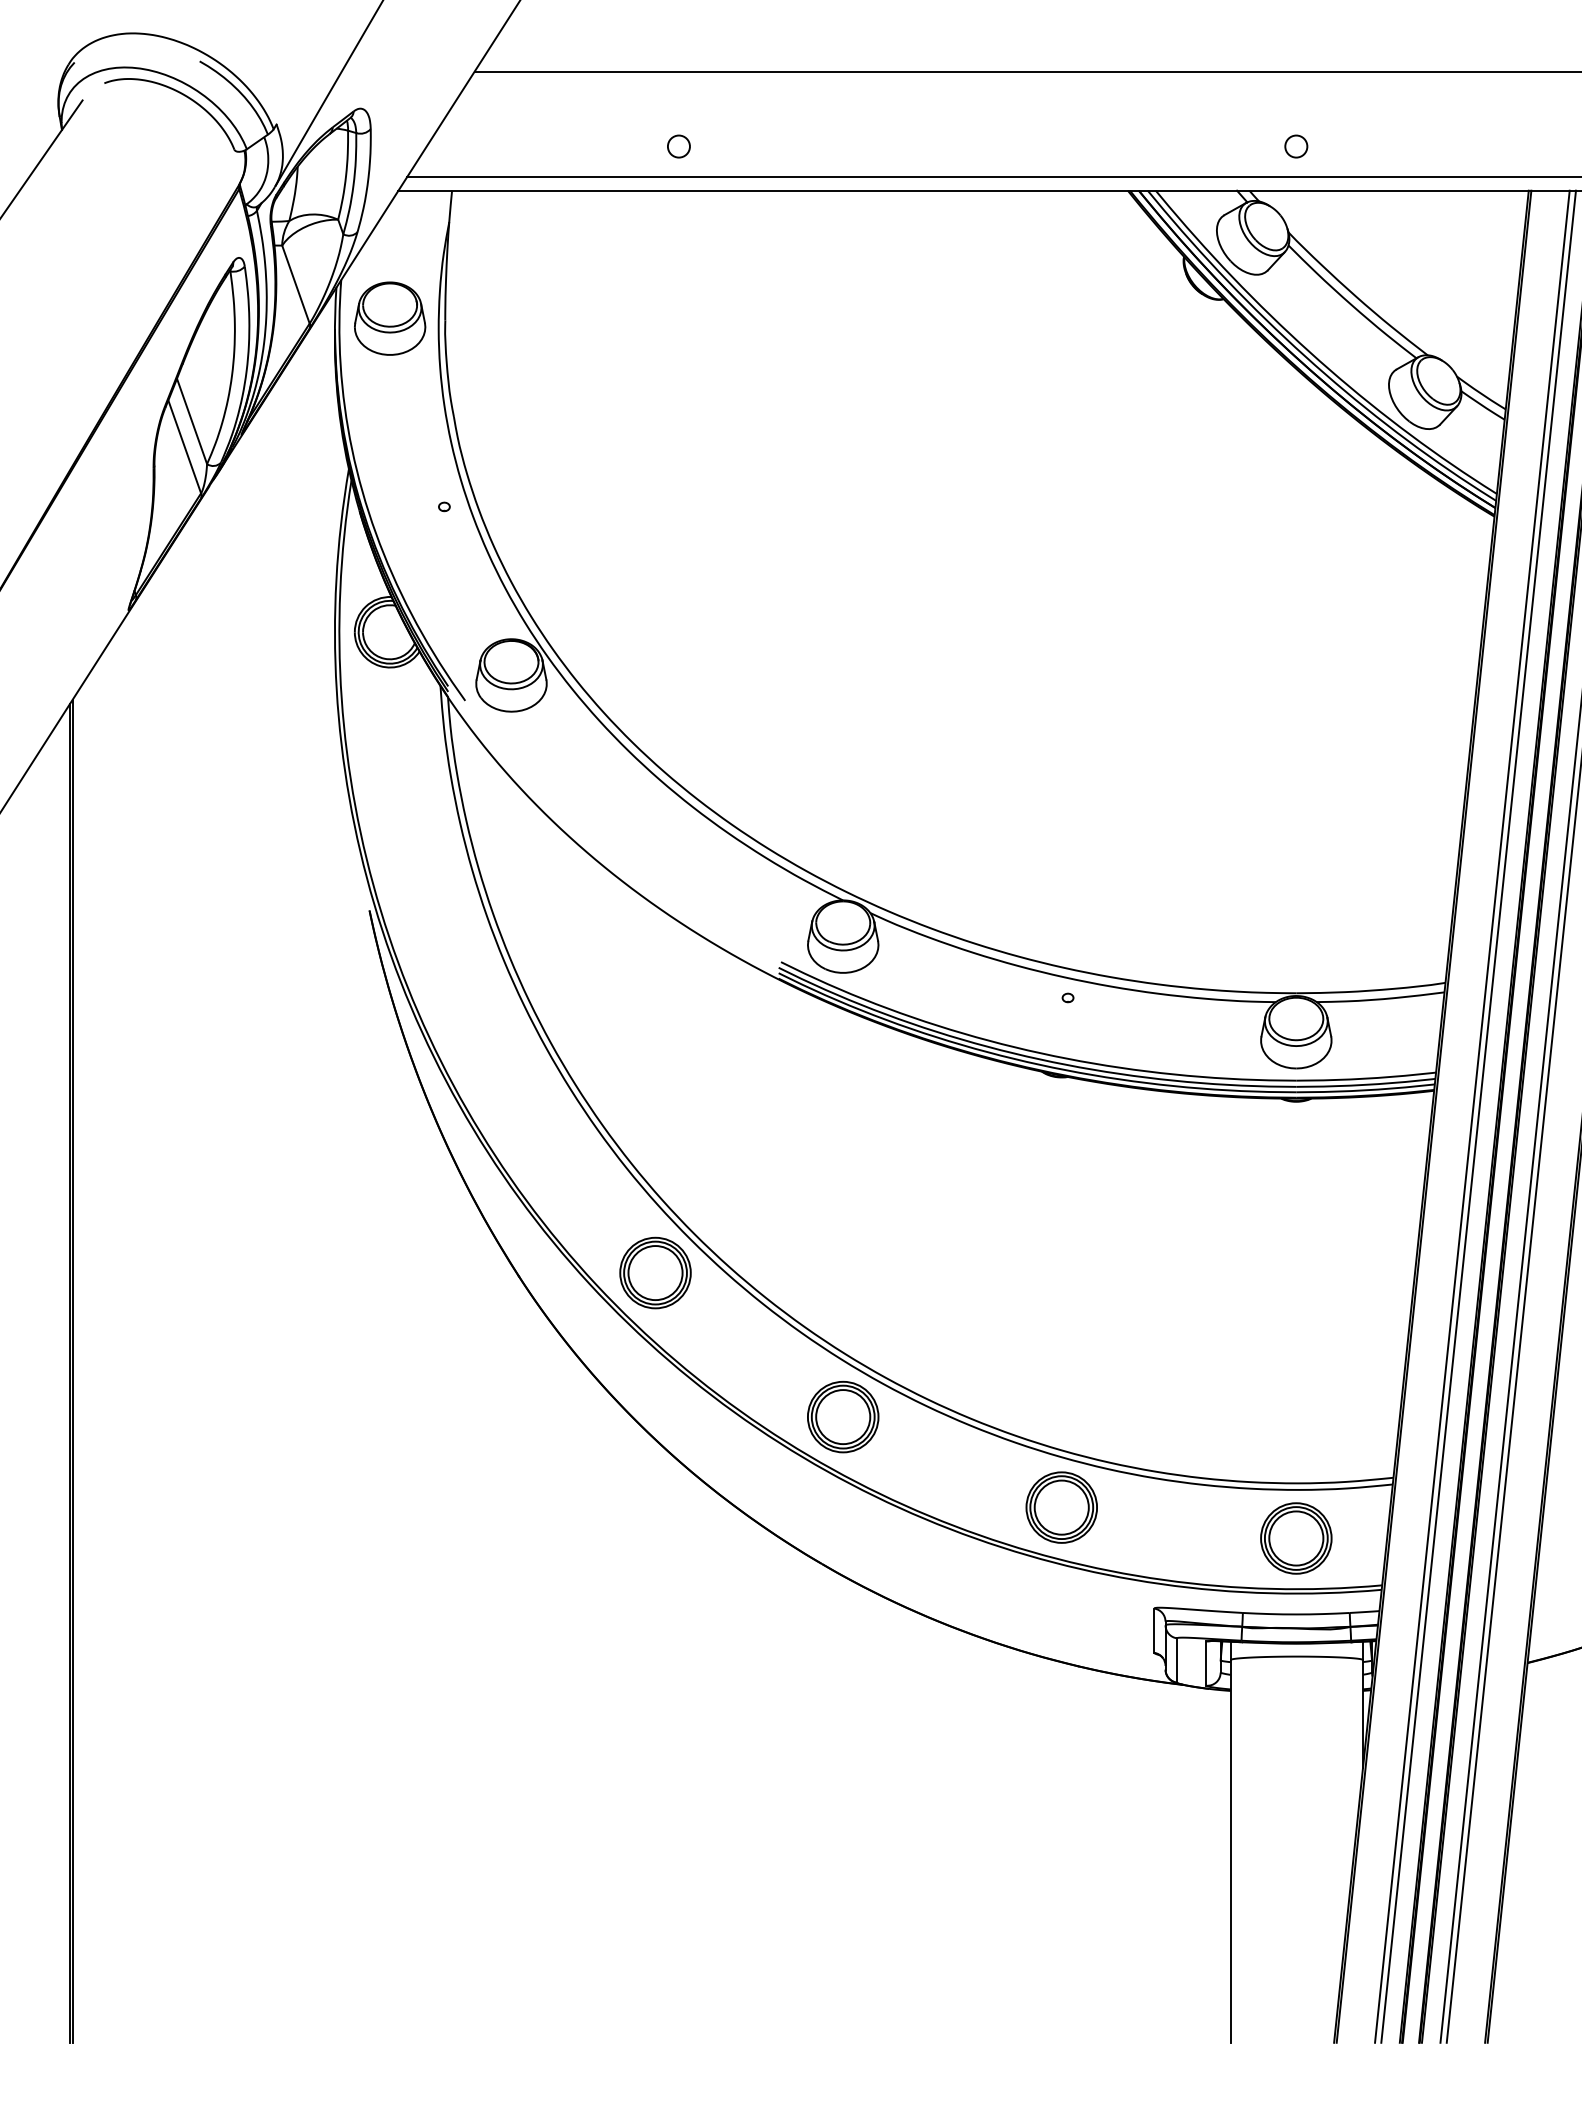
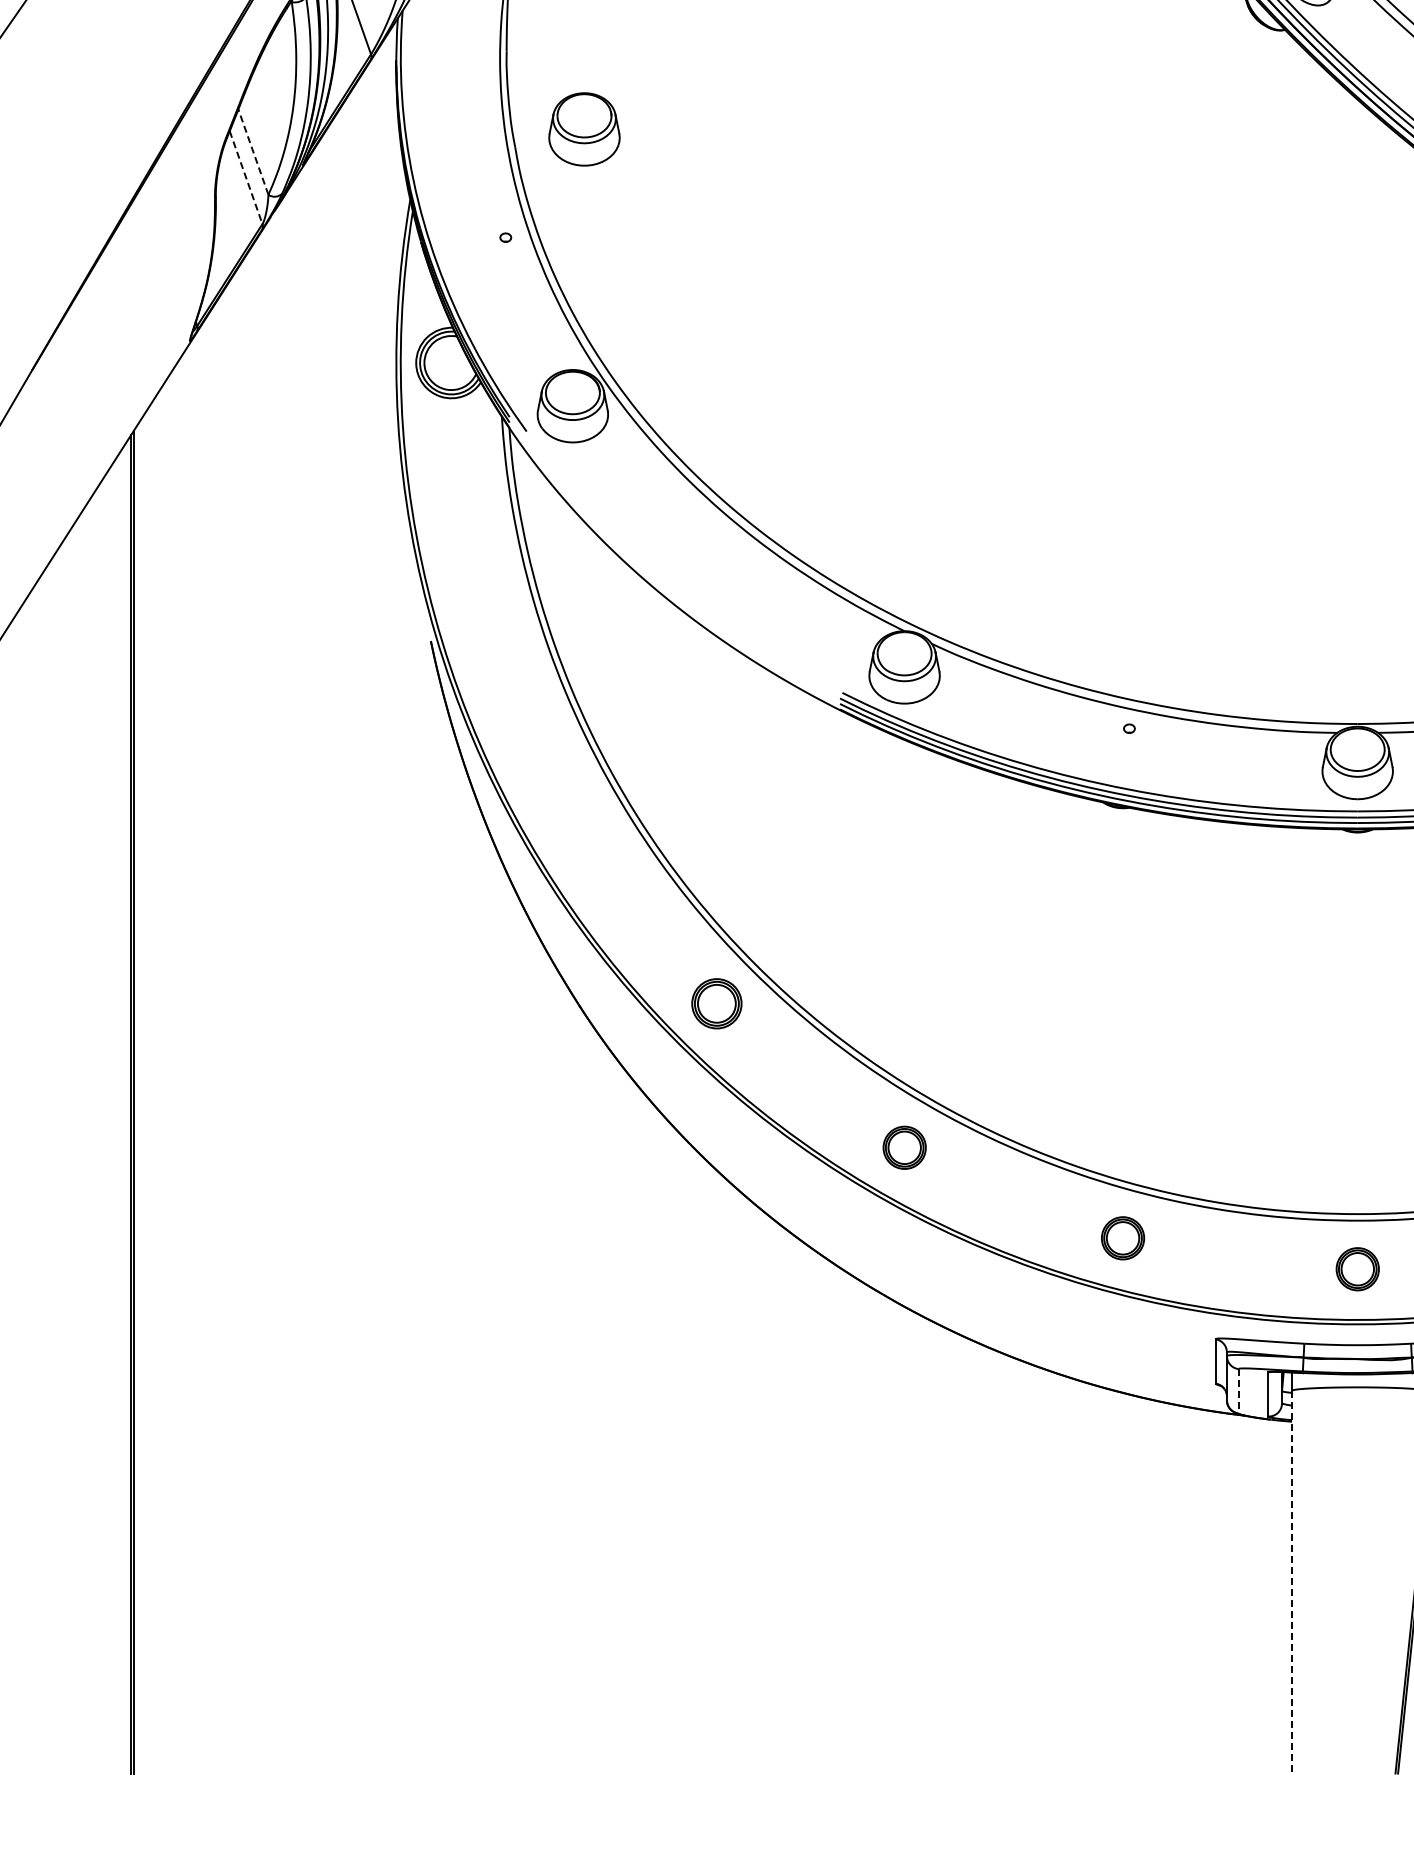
part: (390, 318) -> (584, 129), moved
line: (191, 420) -> (252, 151), solid -> dashed
line: (184, 447) -> (245, 178), solid -> dashed
part: (655, 1272) -> (716, 1003), size x0.7
part: (843, 1416) -> (904, 1147), size x0.6
part: (1061, 1507) -> (1122, 1238), size x0.6
part: (1296, 1538) -> (1357, 1269), size x0.6
line: (1177, 1660) -> (1238, 1391), solid -> dashed
line: (1230, 1851) -> (1291, 1582), solid -> dashed

